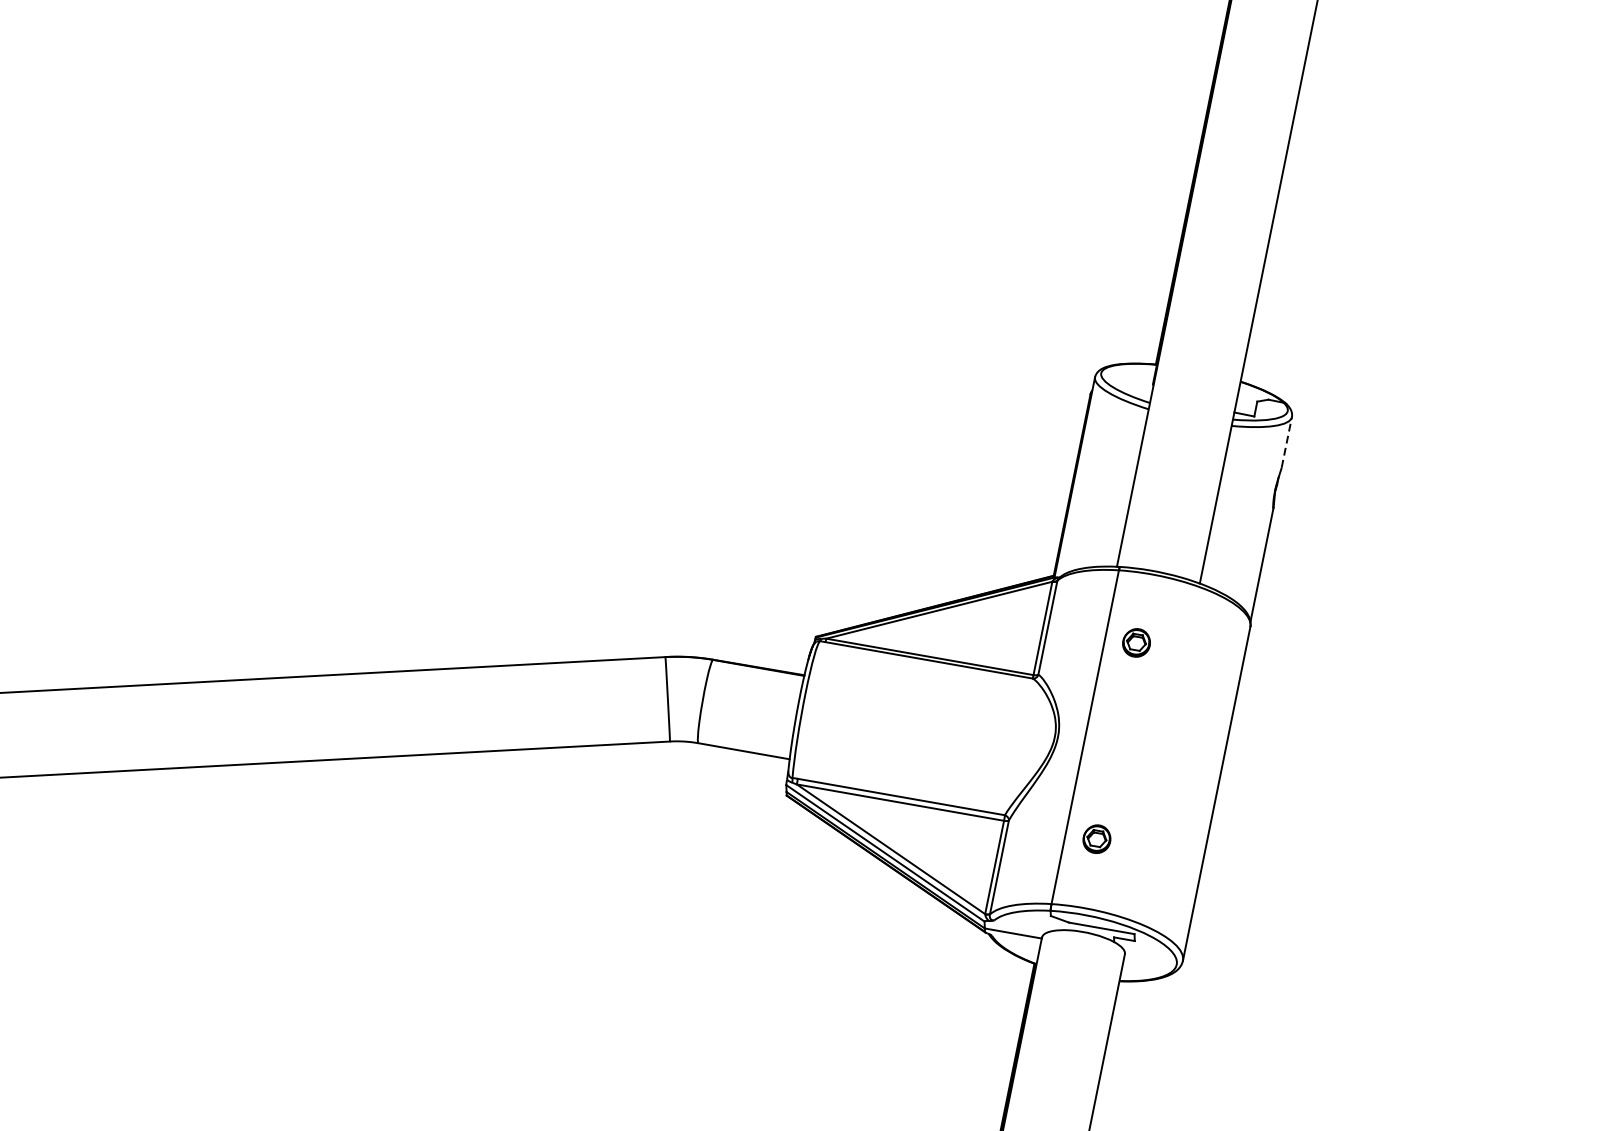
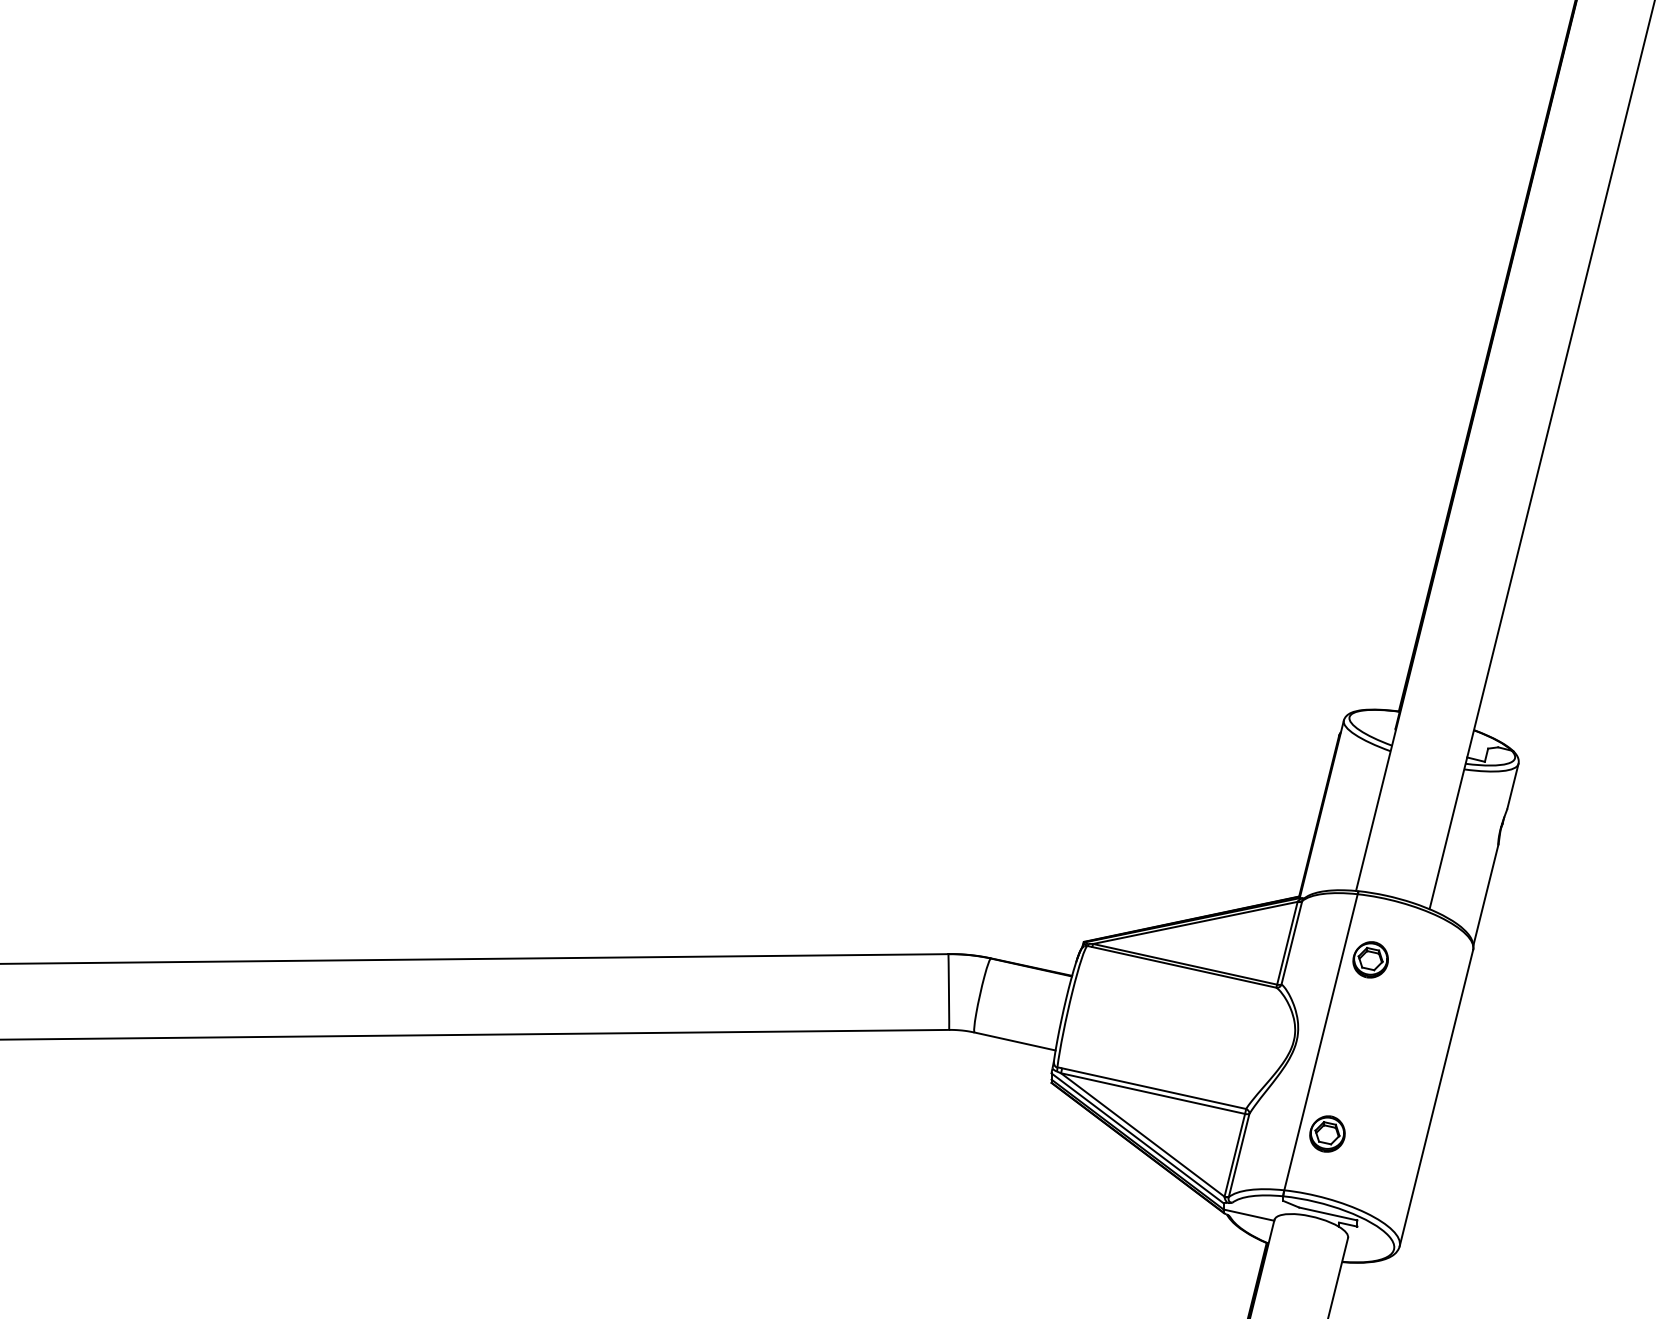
line: (1287, 441) -> (1513, 785), dashed -> solid
part: (1136, 642) -> (1370, 959), size x1.43
part: (1096, 838) -> (1327, 1133), size x1.43

